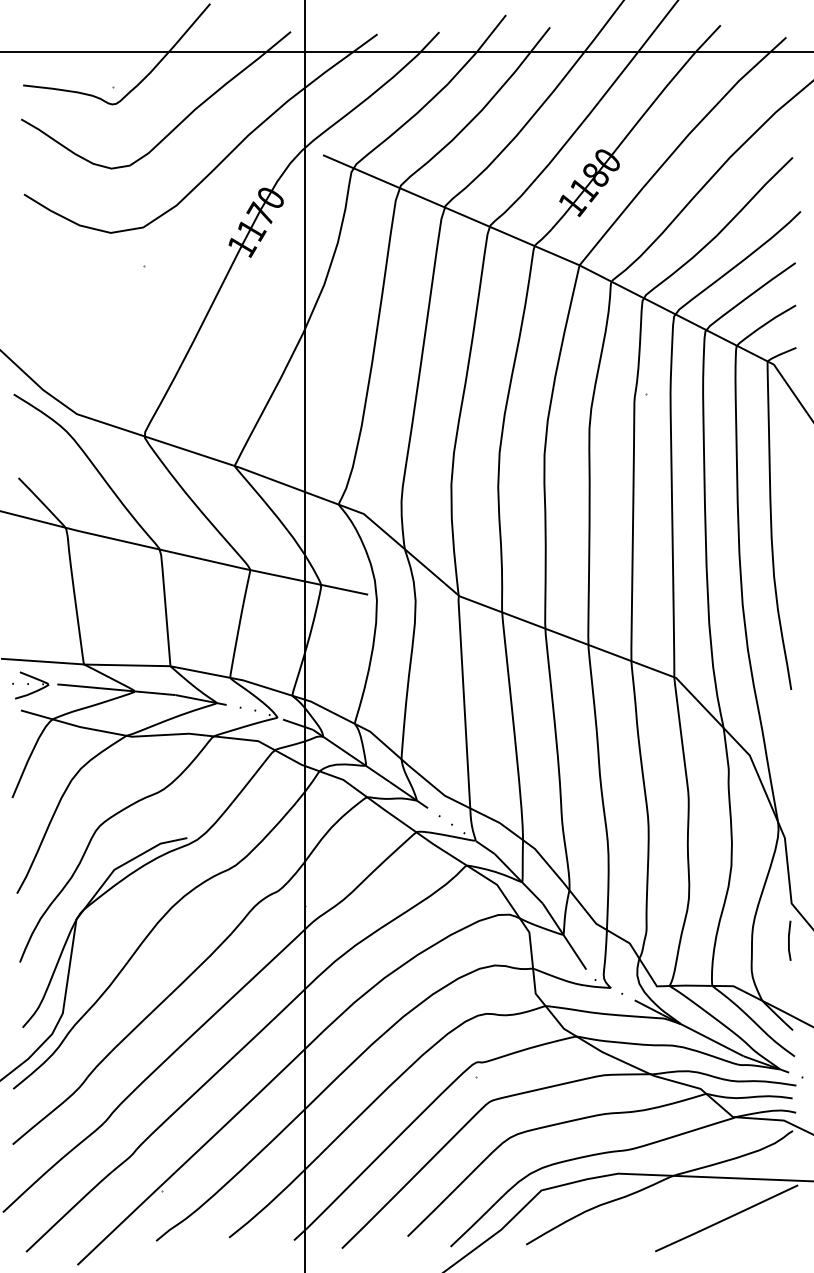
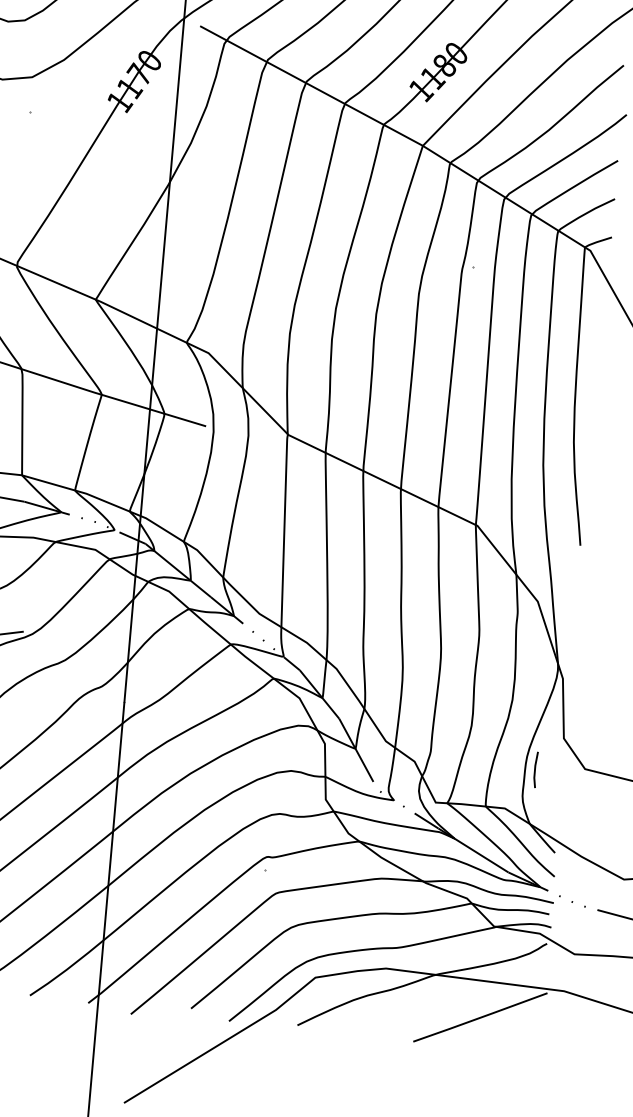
line: (789, 940) -> (535, 769), moved

